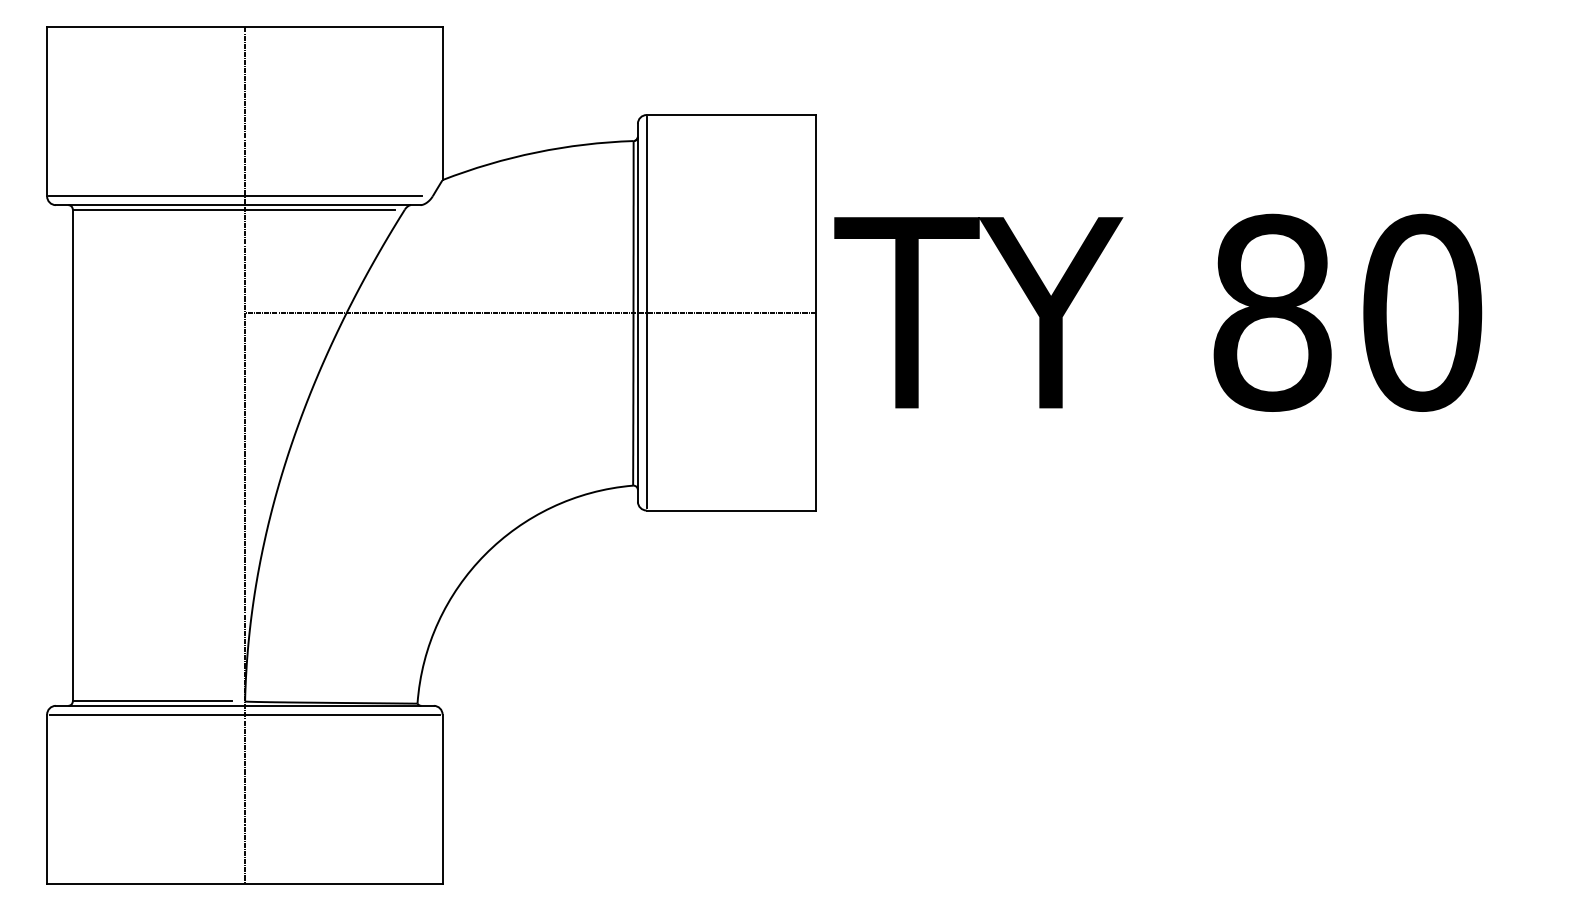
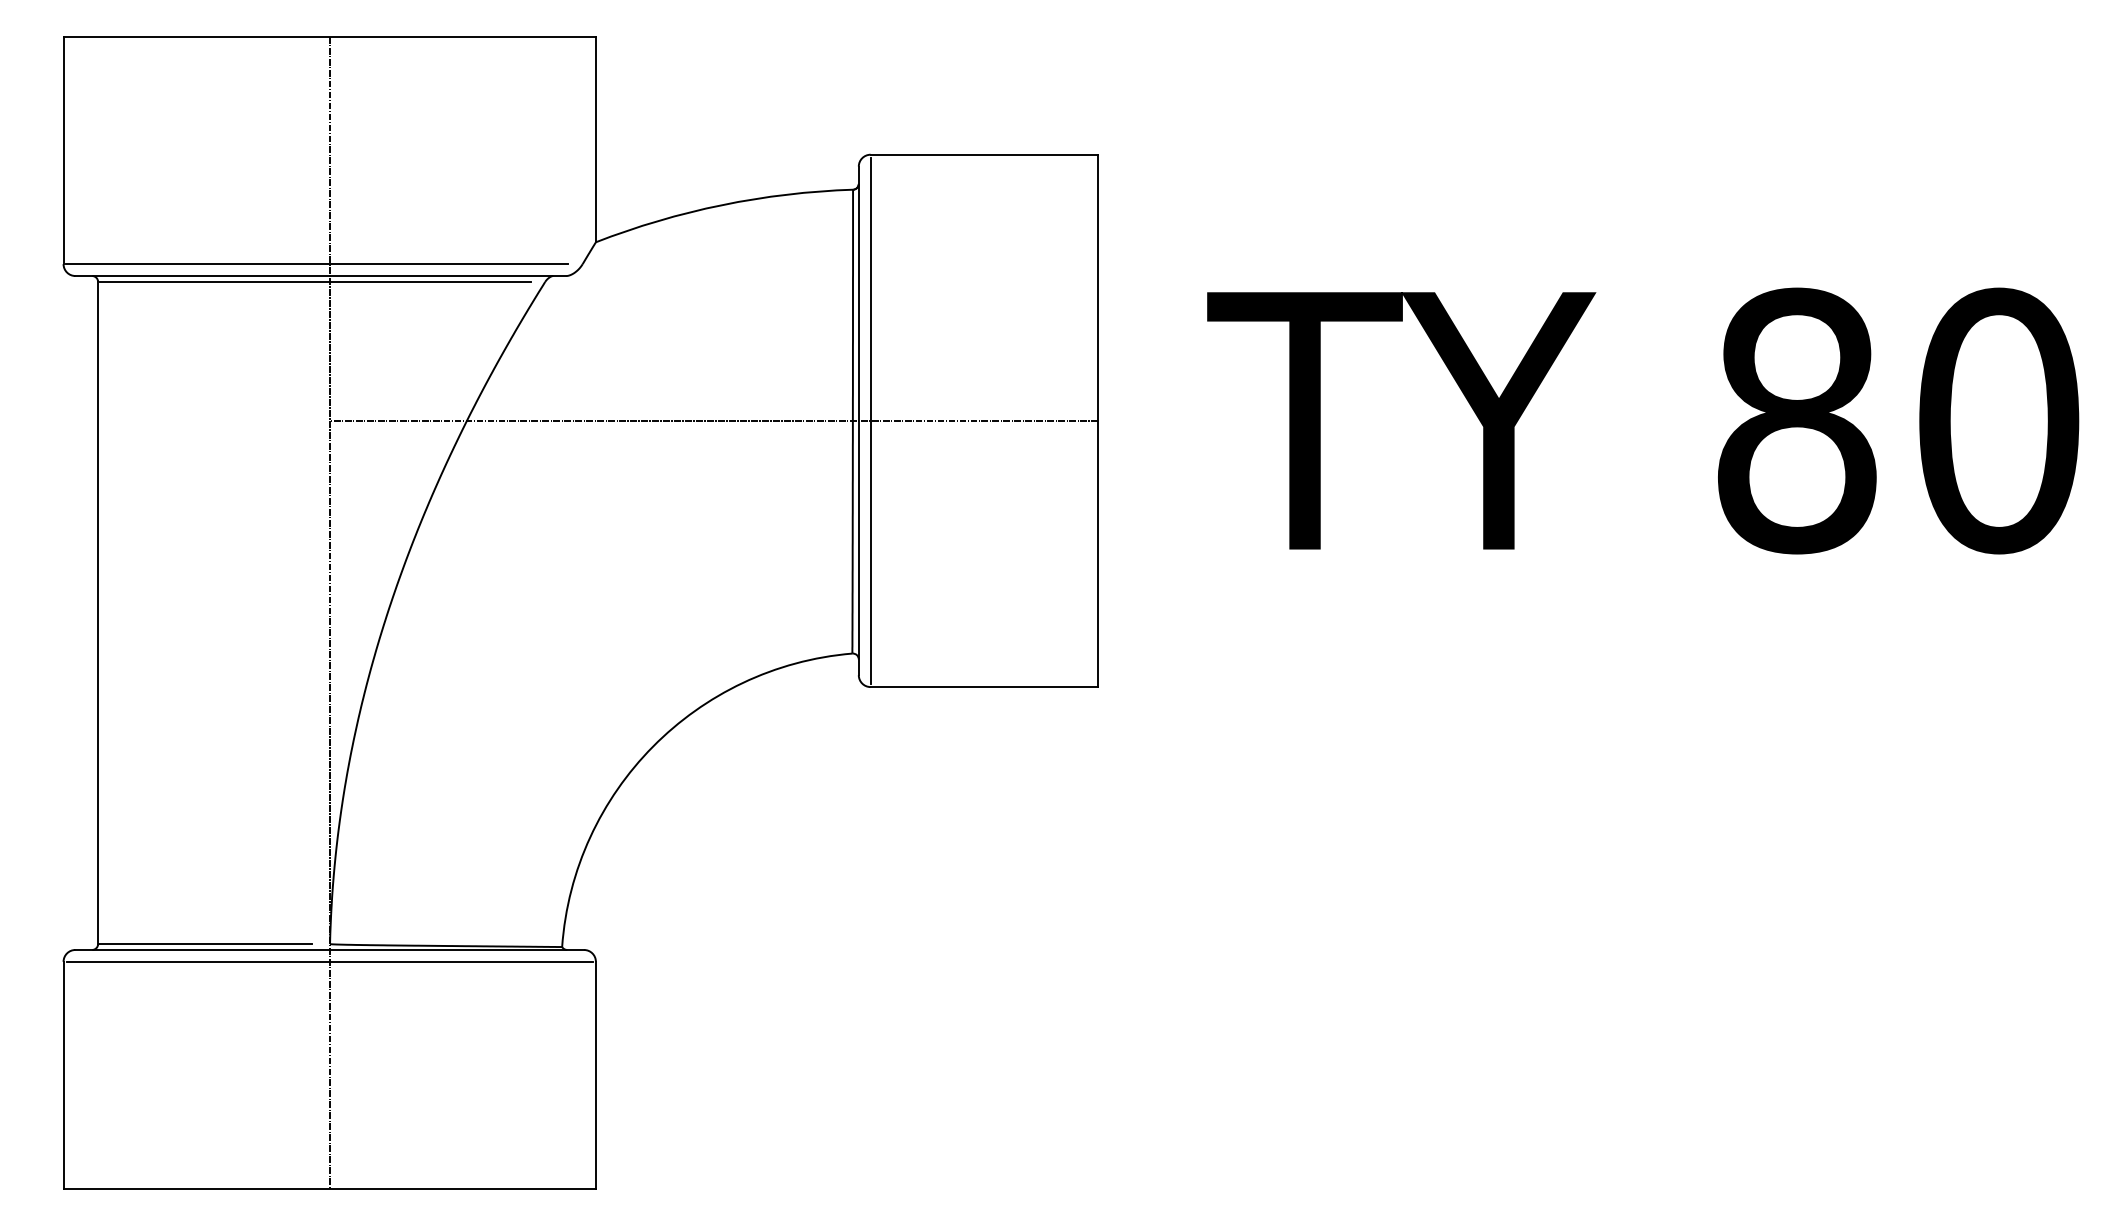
text: (1158, 312) -> (1643, 420), moved

